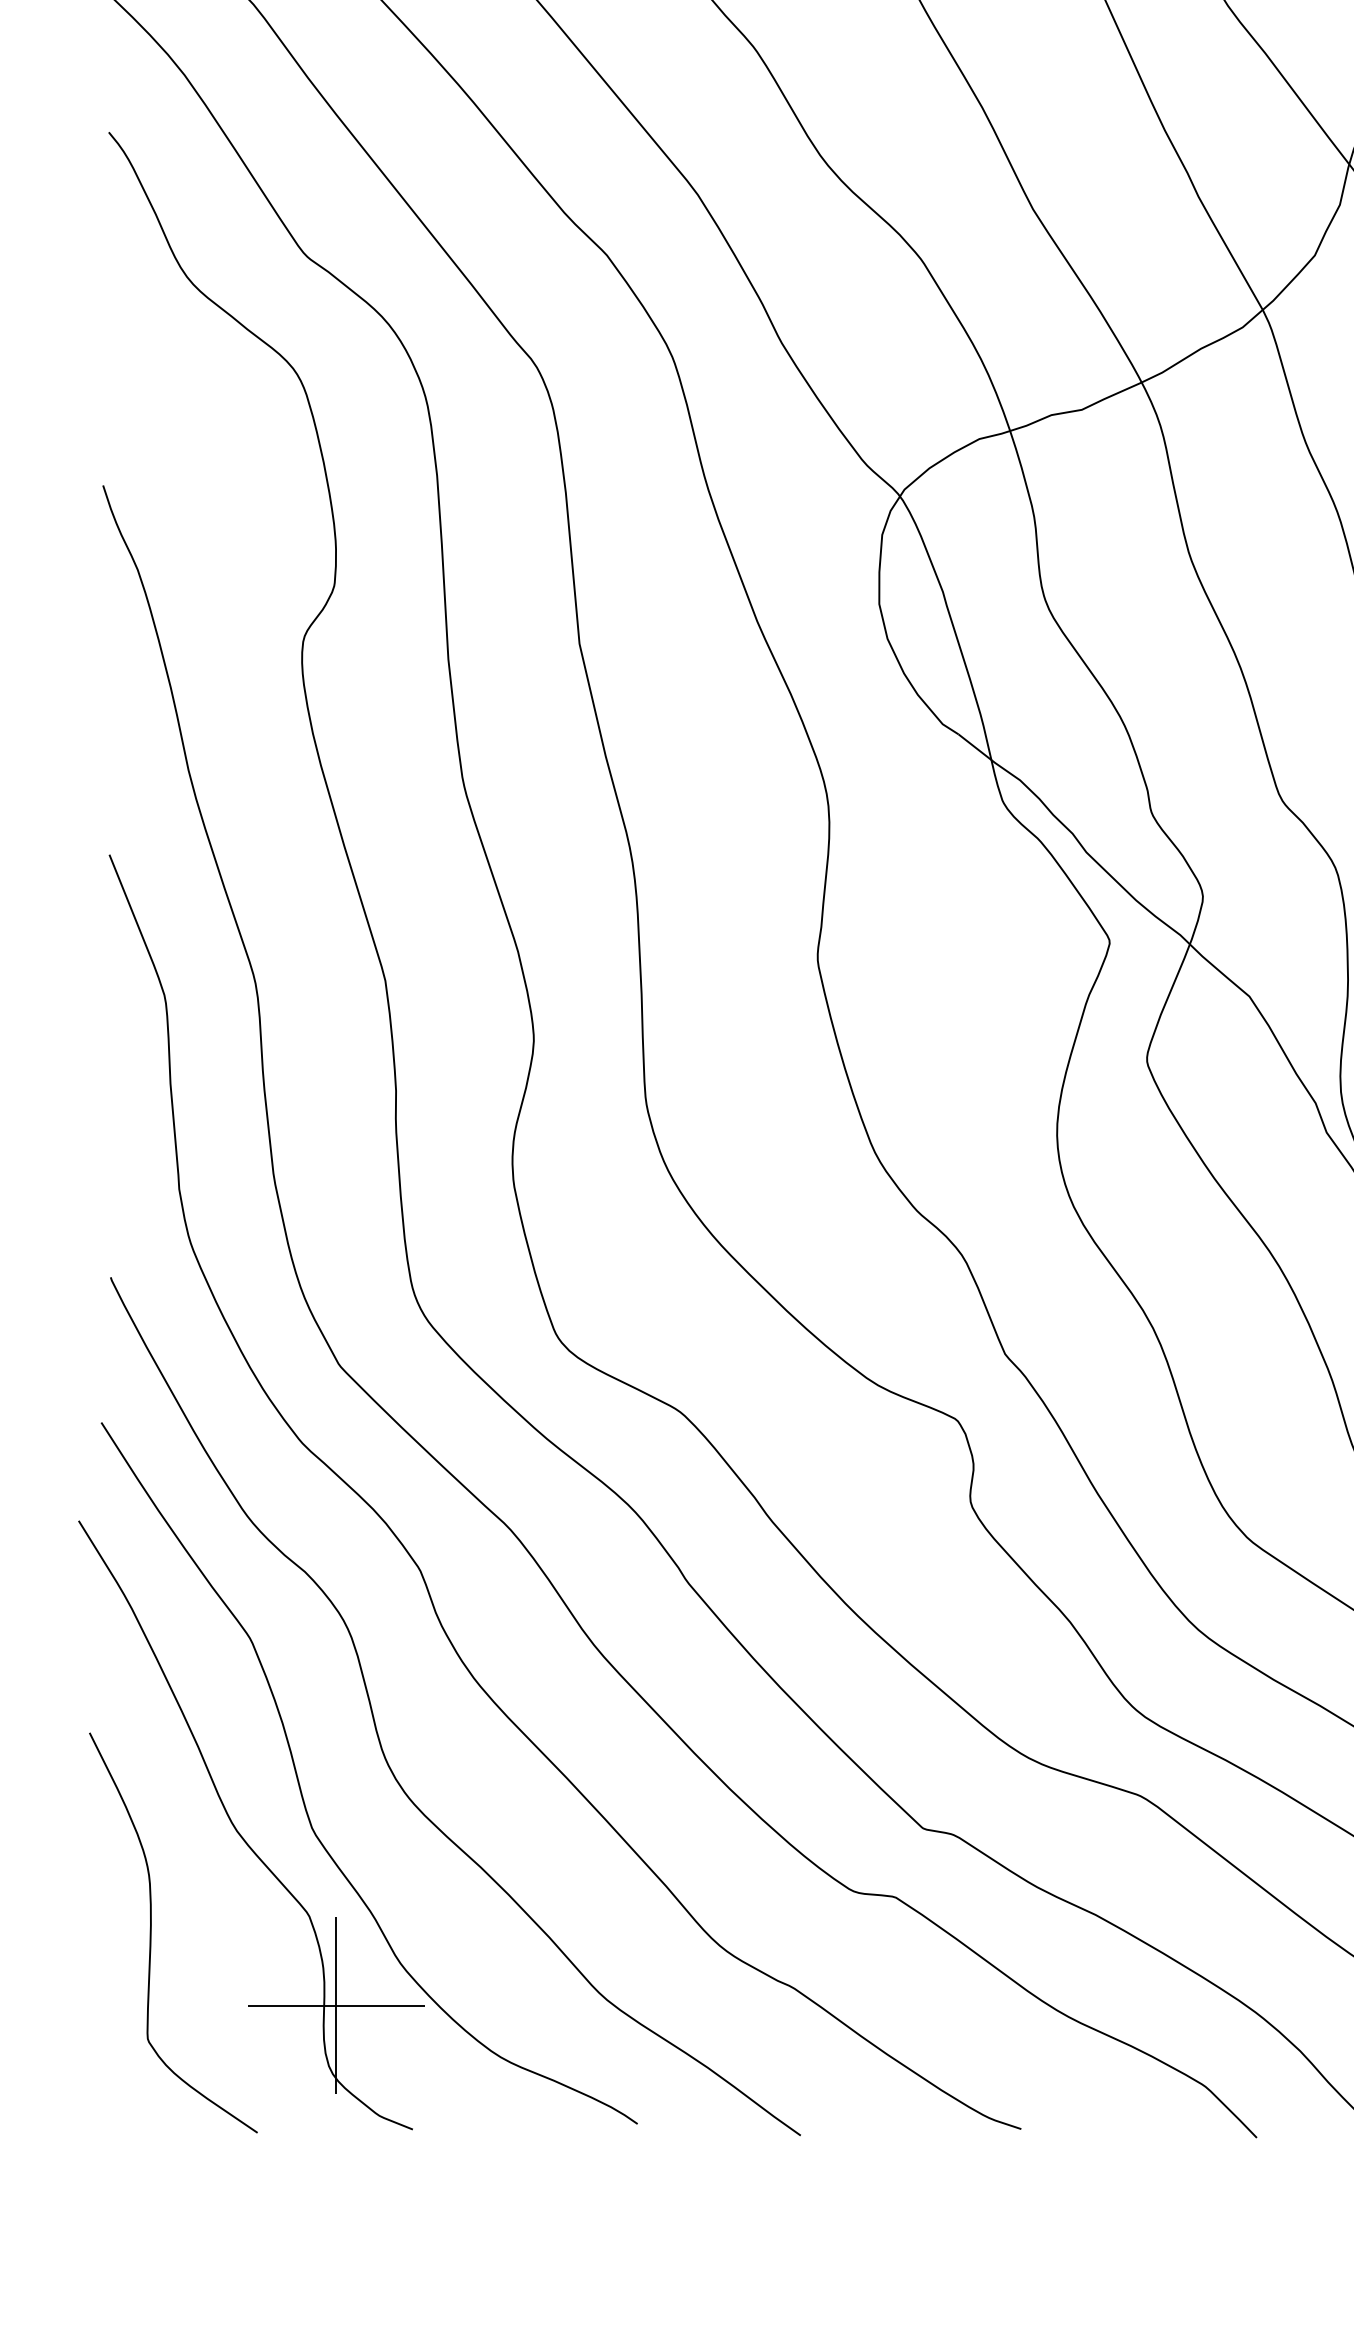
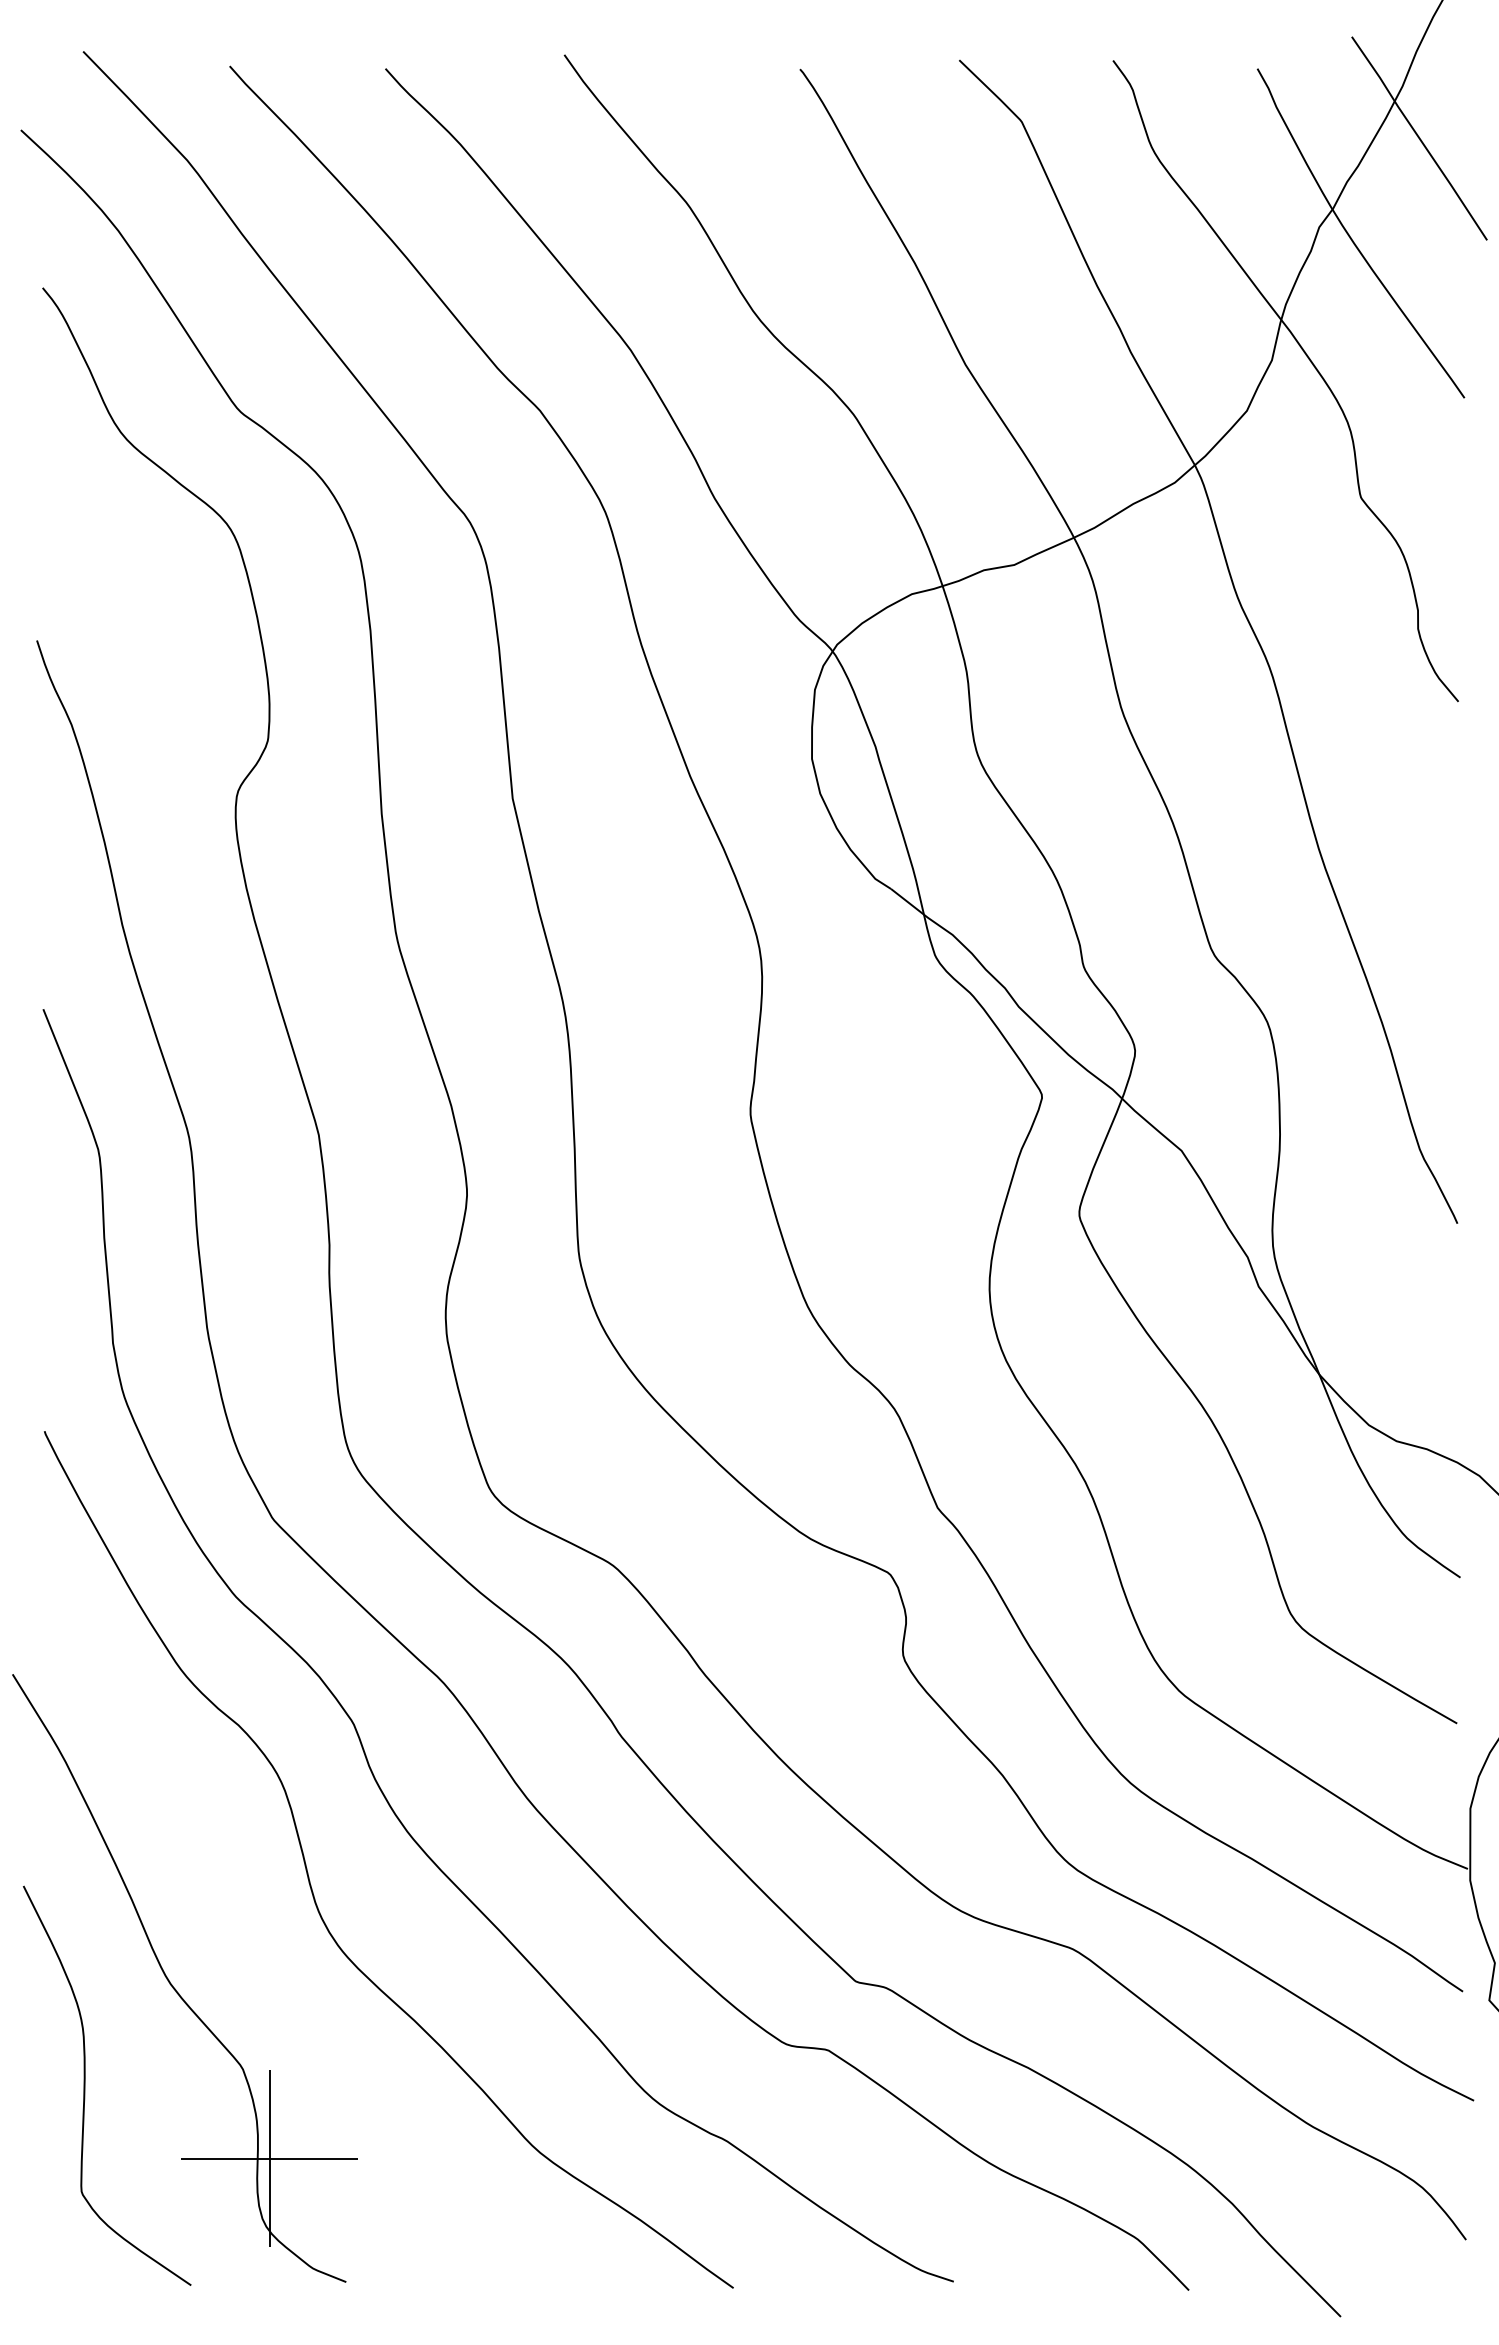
curve: (301, 1790) -> (235, 1943), removed

